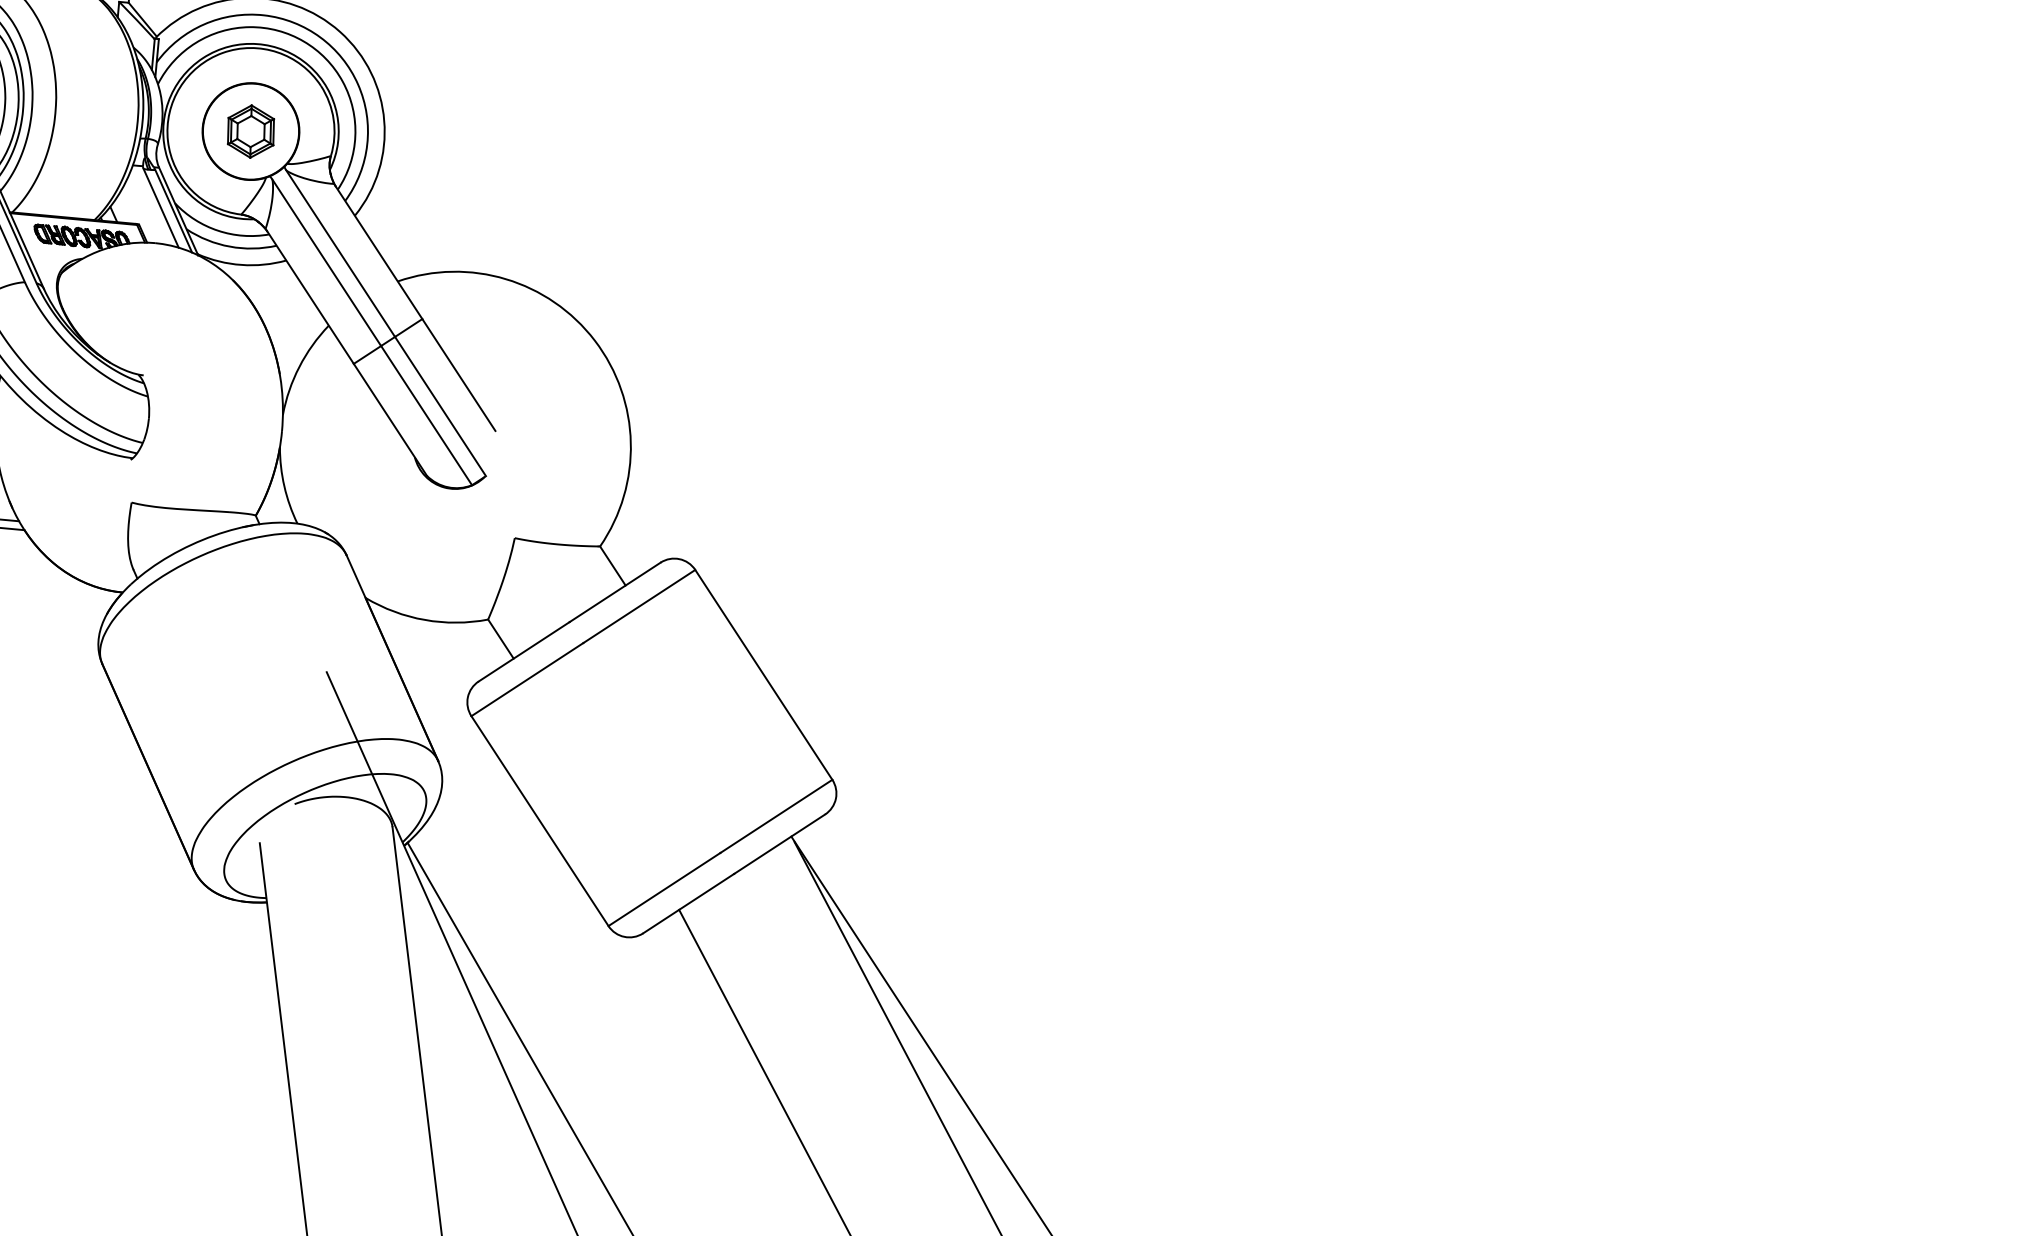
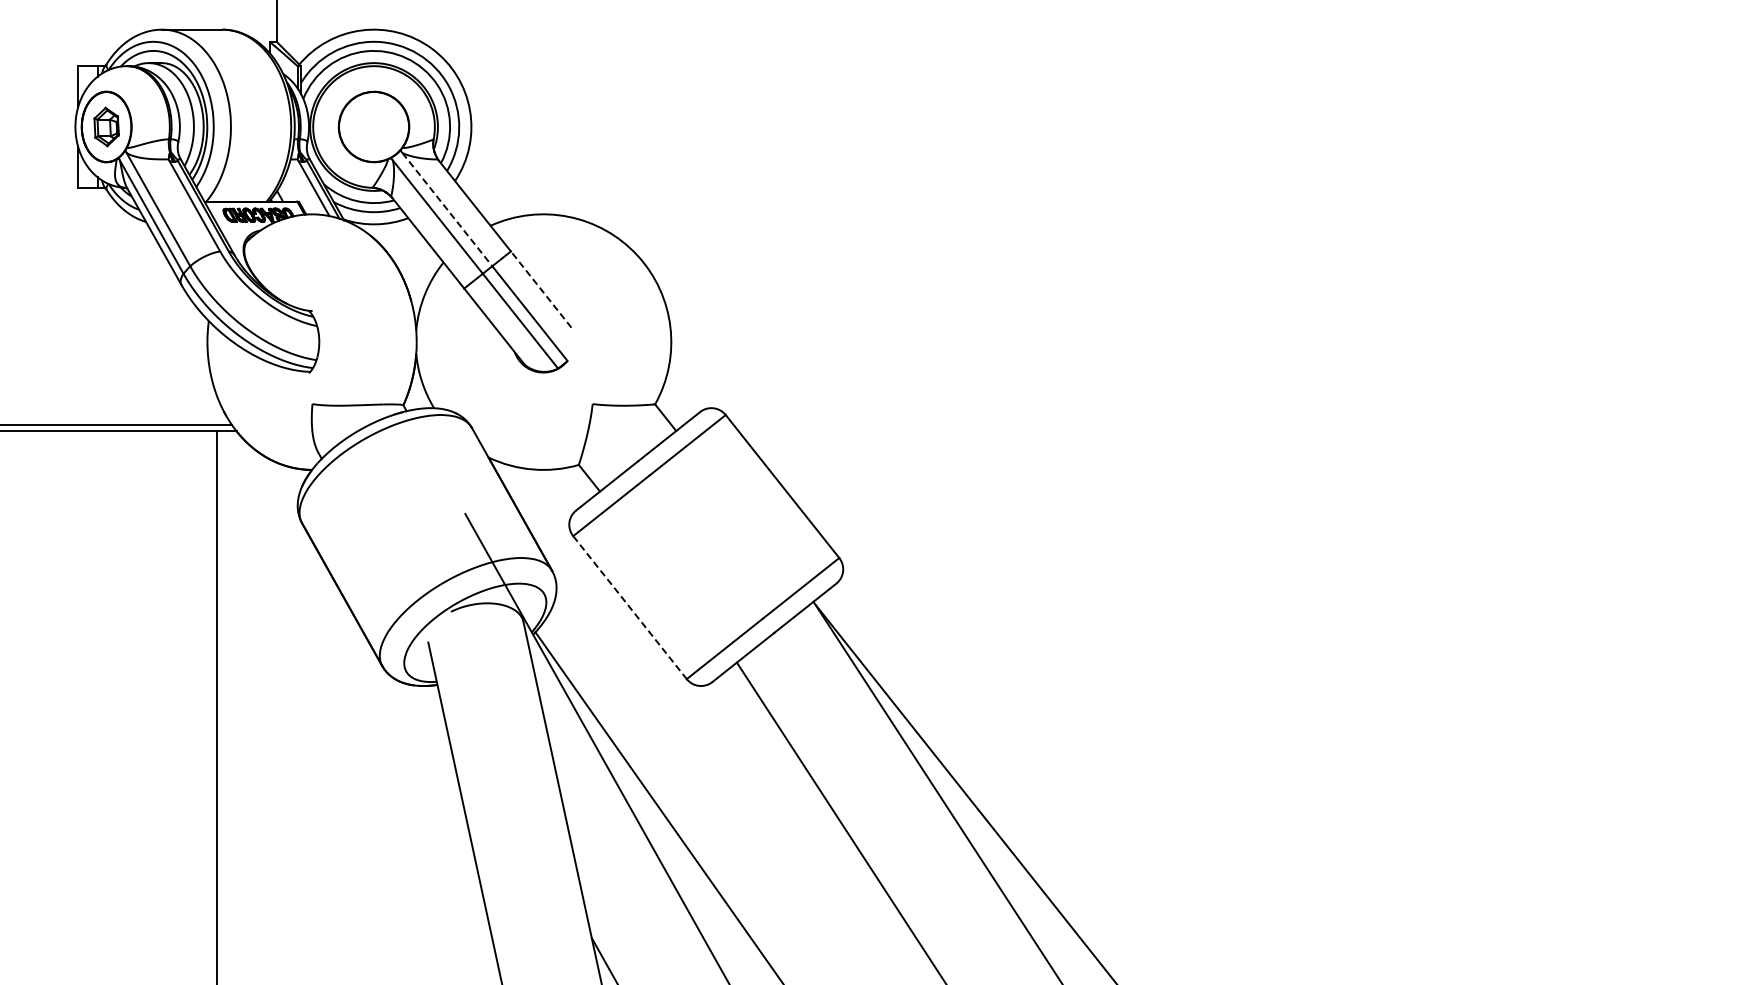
part: (250, 130) -> (373, 126), removed
line: (340, 253) -> (447, 209), solid -> dashed
line: (459, 374) -> (541, 289), solid -> dashed
line: (540, 822) -> (630, 608), solid -> dashed

